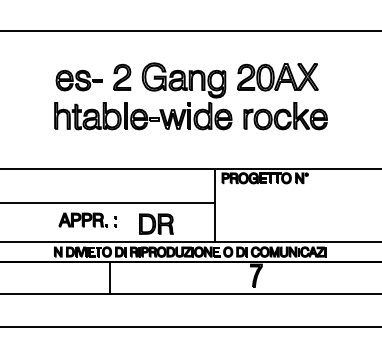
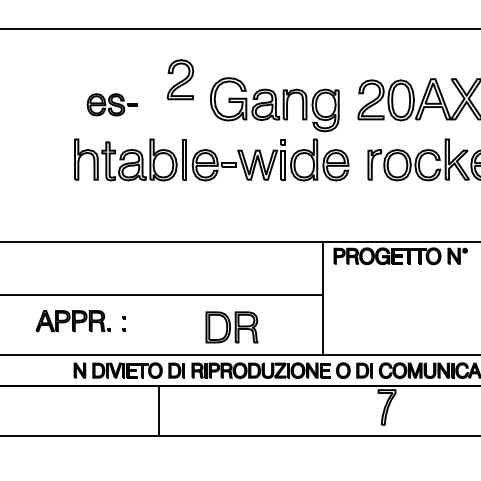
part: (122, 76) -> (181, 78), moved
part: (78, 80) -> (111, 104), size x0.7
part: (87, 219) -> (80, 320), moved

